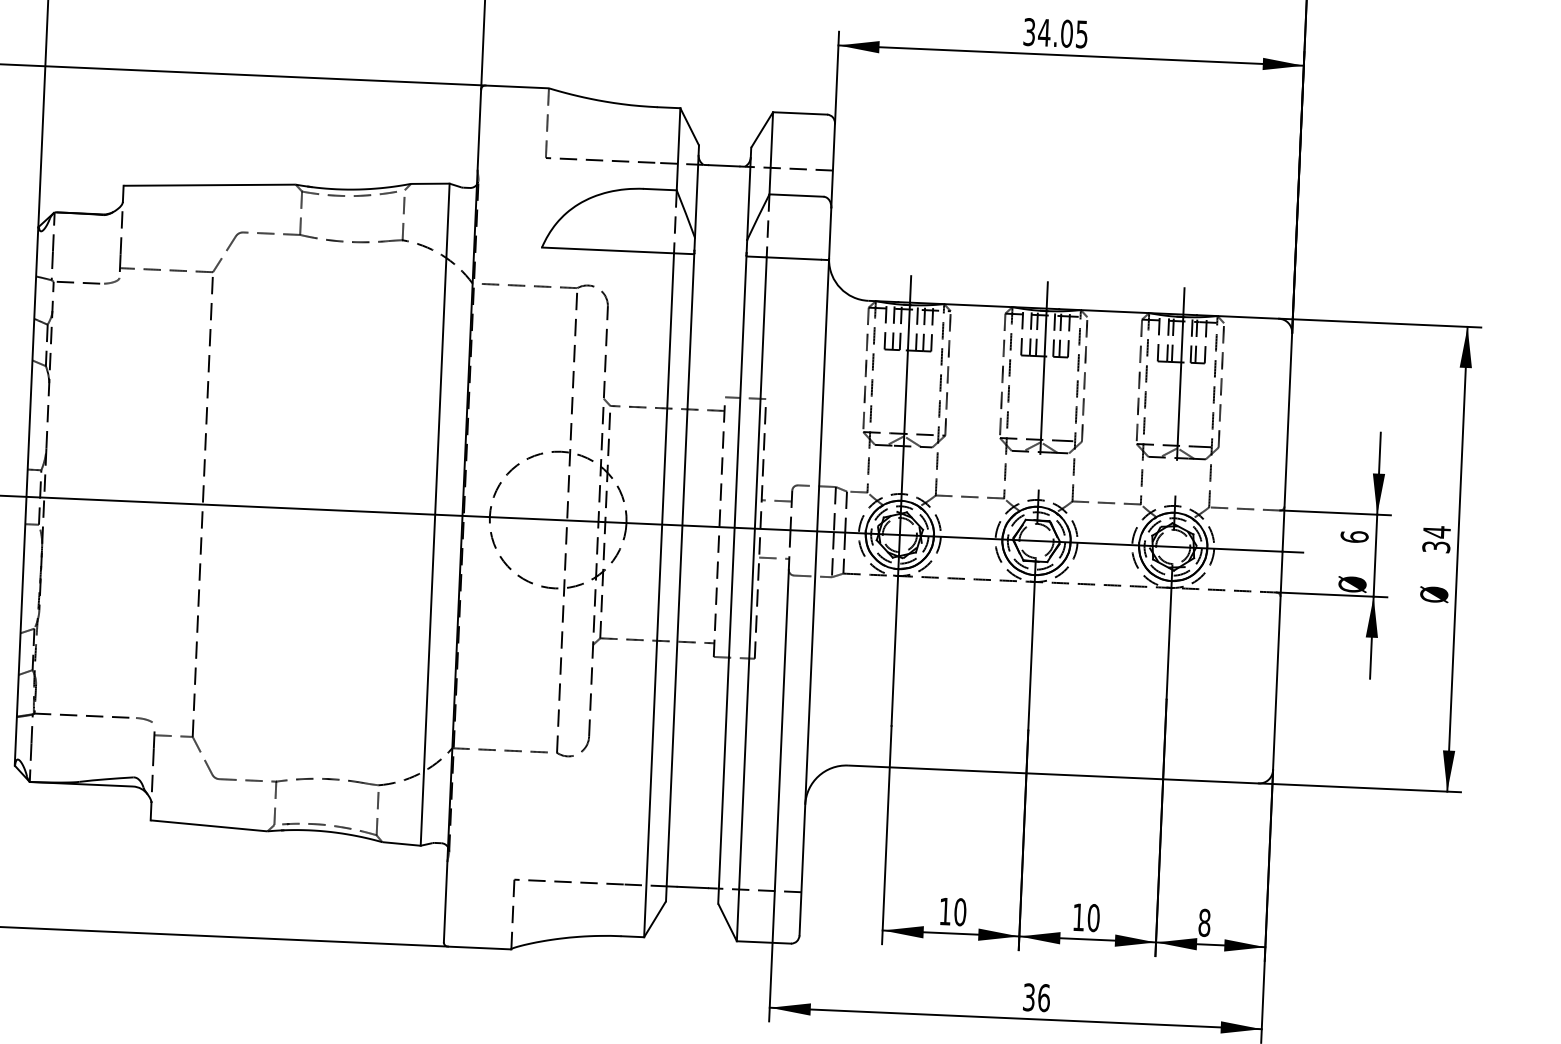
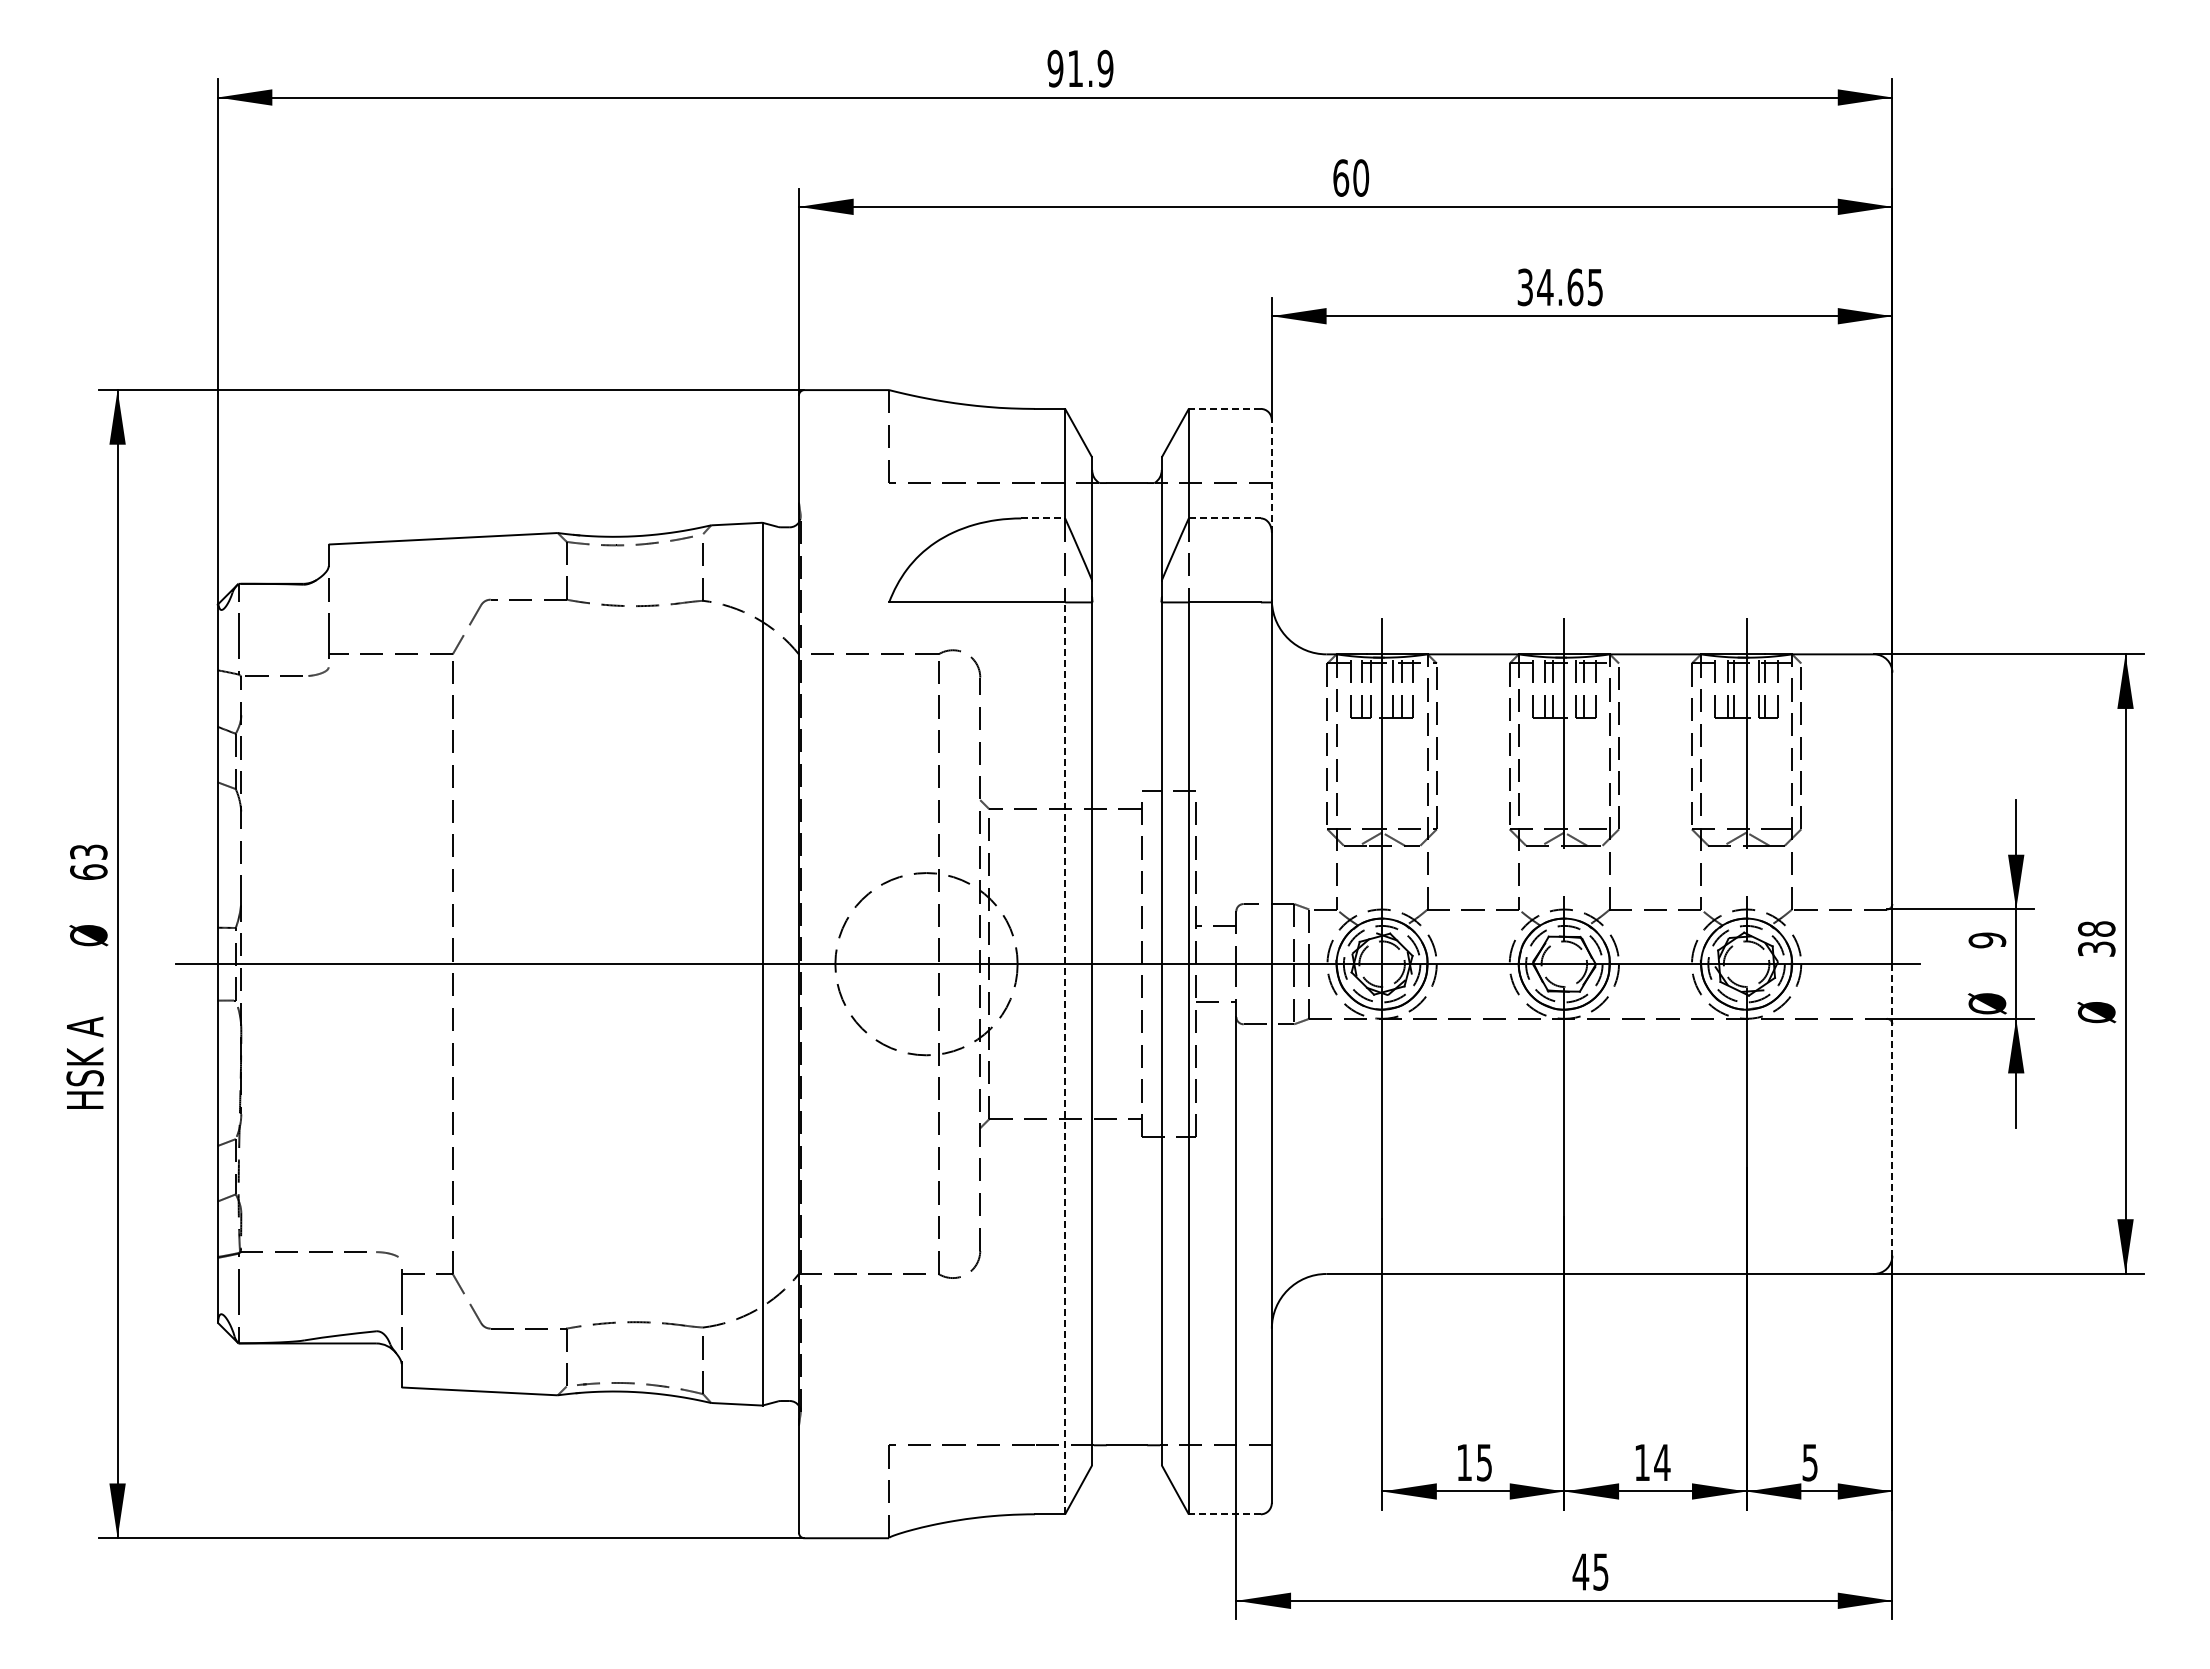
text: (1067, 33) -> (1575, 287), 34.05 -> 34.65
line: (799, 113) -> (1224, 408), solid -> dashed
line: (832, 164) -> (1271, 475), solid -> dashed
line: (660, 189) -> (1043, 518), solid -> dashed
line: (797, 195) -> (1225, 518), solid -> dashed
text: (1436, 531) -> (2096, 928), 34 -> 38
text: (1354, 537) -> (1987, 940), 6 -> 9
line: (659, 595) -> (1065, 1058), solid -> dashed
line: (1277, 660) -> (1892, 1109), solid -> dashed
text: (960, 912) -> (1484, 1462), 10 -> 15
text: (1093, 917) -> (1662, 1462), 10 -> 14
text: (1204, 922) -> (1810, 1462), 8 -> 5
line: (763, 942) -> (1224, 1514), solid -> dashed
text: (1036, 997) -> (1590, 1571), 36 -> 45

